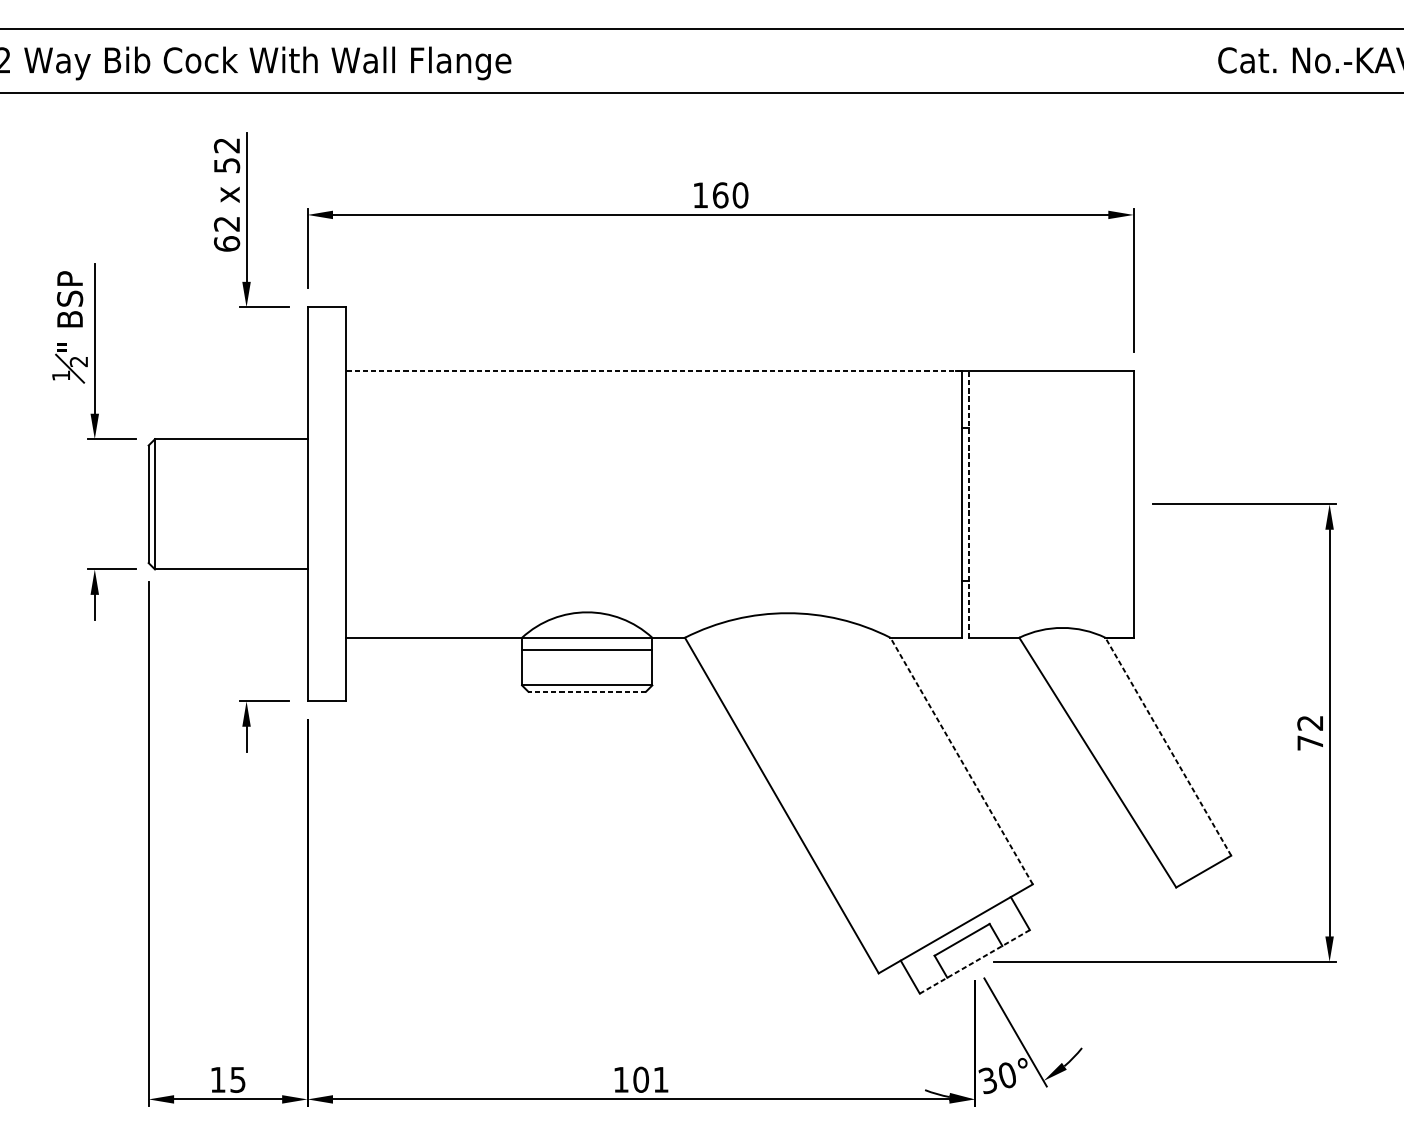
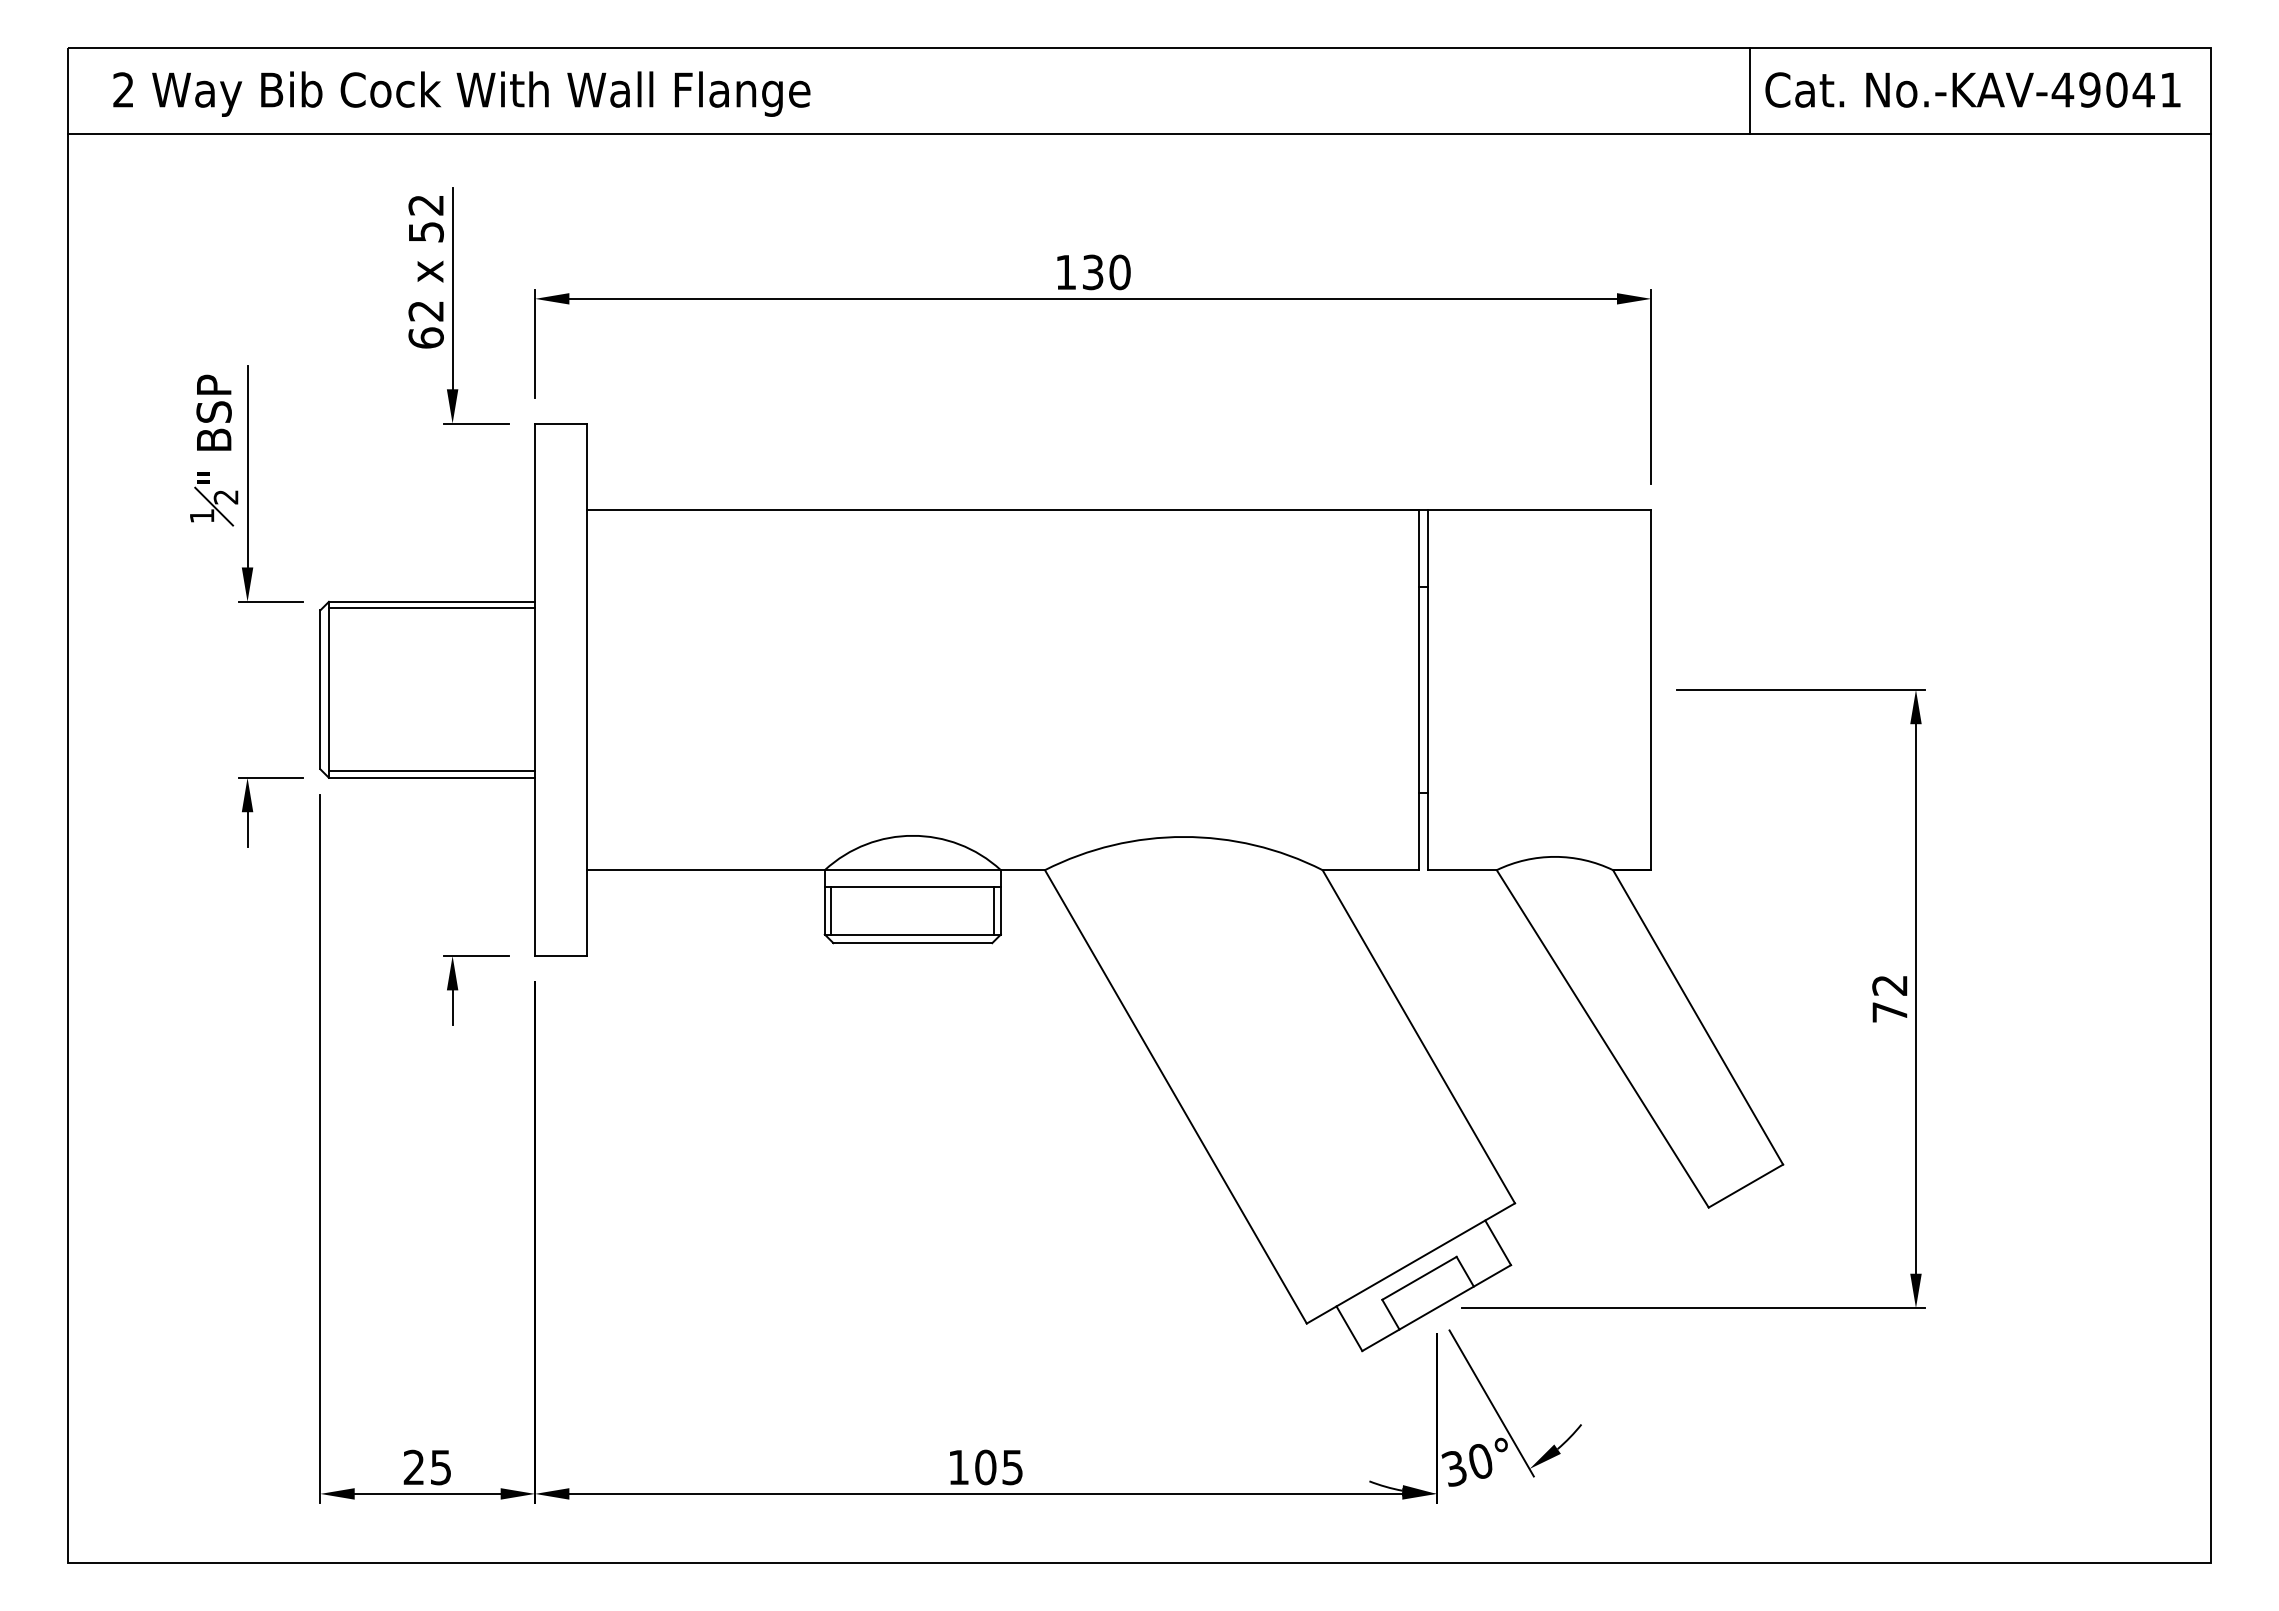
line: (1206, 61) -> (1749, 91), added
text: (720, 195) -> (1092, 272), 160 -> 130
line: (653, 370) -> (1002, 509), dashed -> solid
line: (230, 444) -> (431, 608), added
line: (968, 504) -> (1428, 689), dashed -> solid
line: (230, 564) -> (431, 771), added
line: (526, 667) -> (831, 910), added
line: (647, 667) -> (994, 910), added
line: (586, 692) -> (912, 943), dashed -> solid
line: (1167, 746) -> (1697, 1016), dashed -> solid
line: (961, 760) -> (1418, 1036), dashed -> solid
line: (974, 962) -> (1436, 1308), dashed -> solid
text: (217, 1079) -> (413, 1466), 15 -> 25
text: (660, 1079) -> (1012, 1467), 101 -> 105

